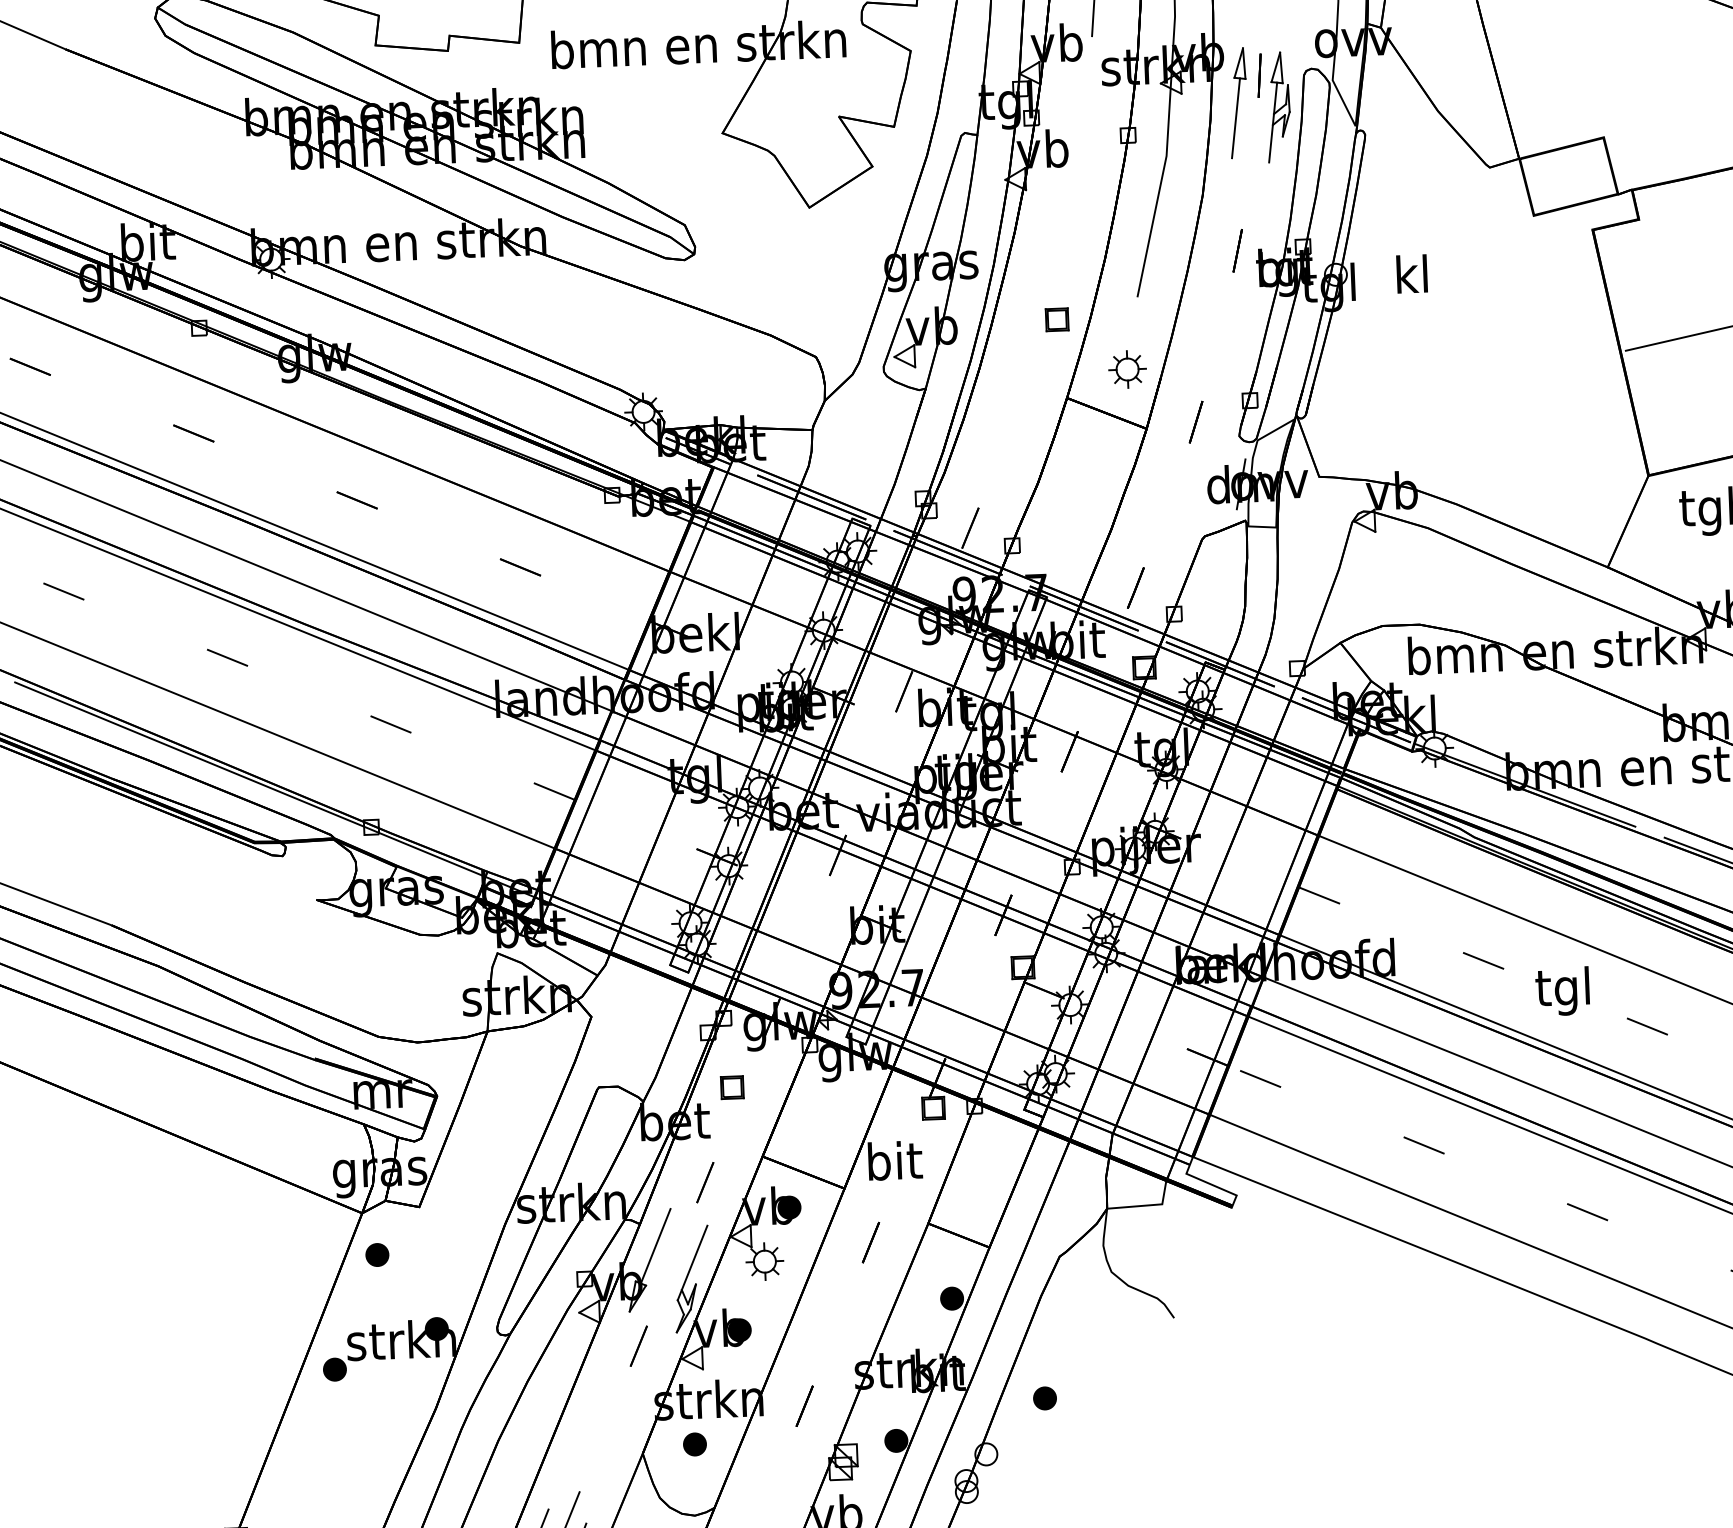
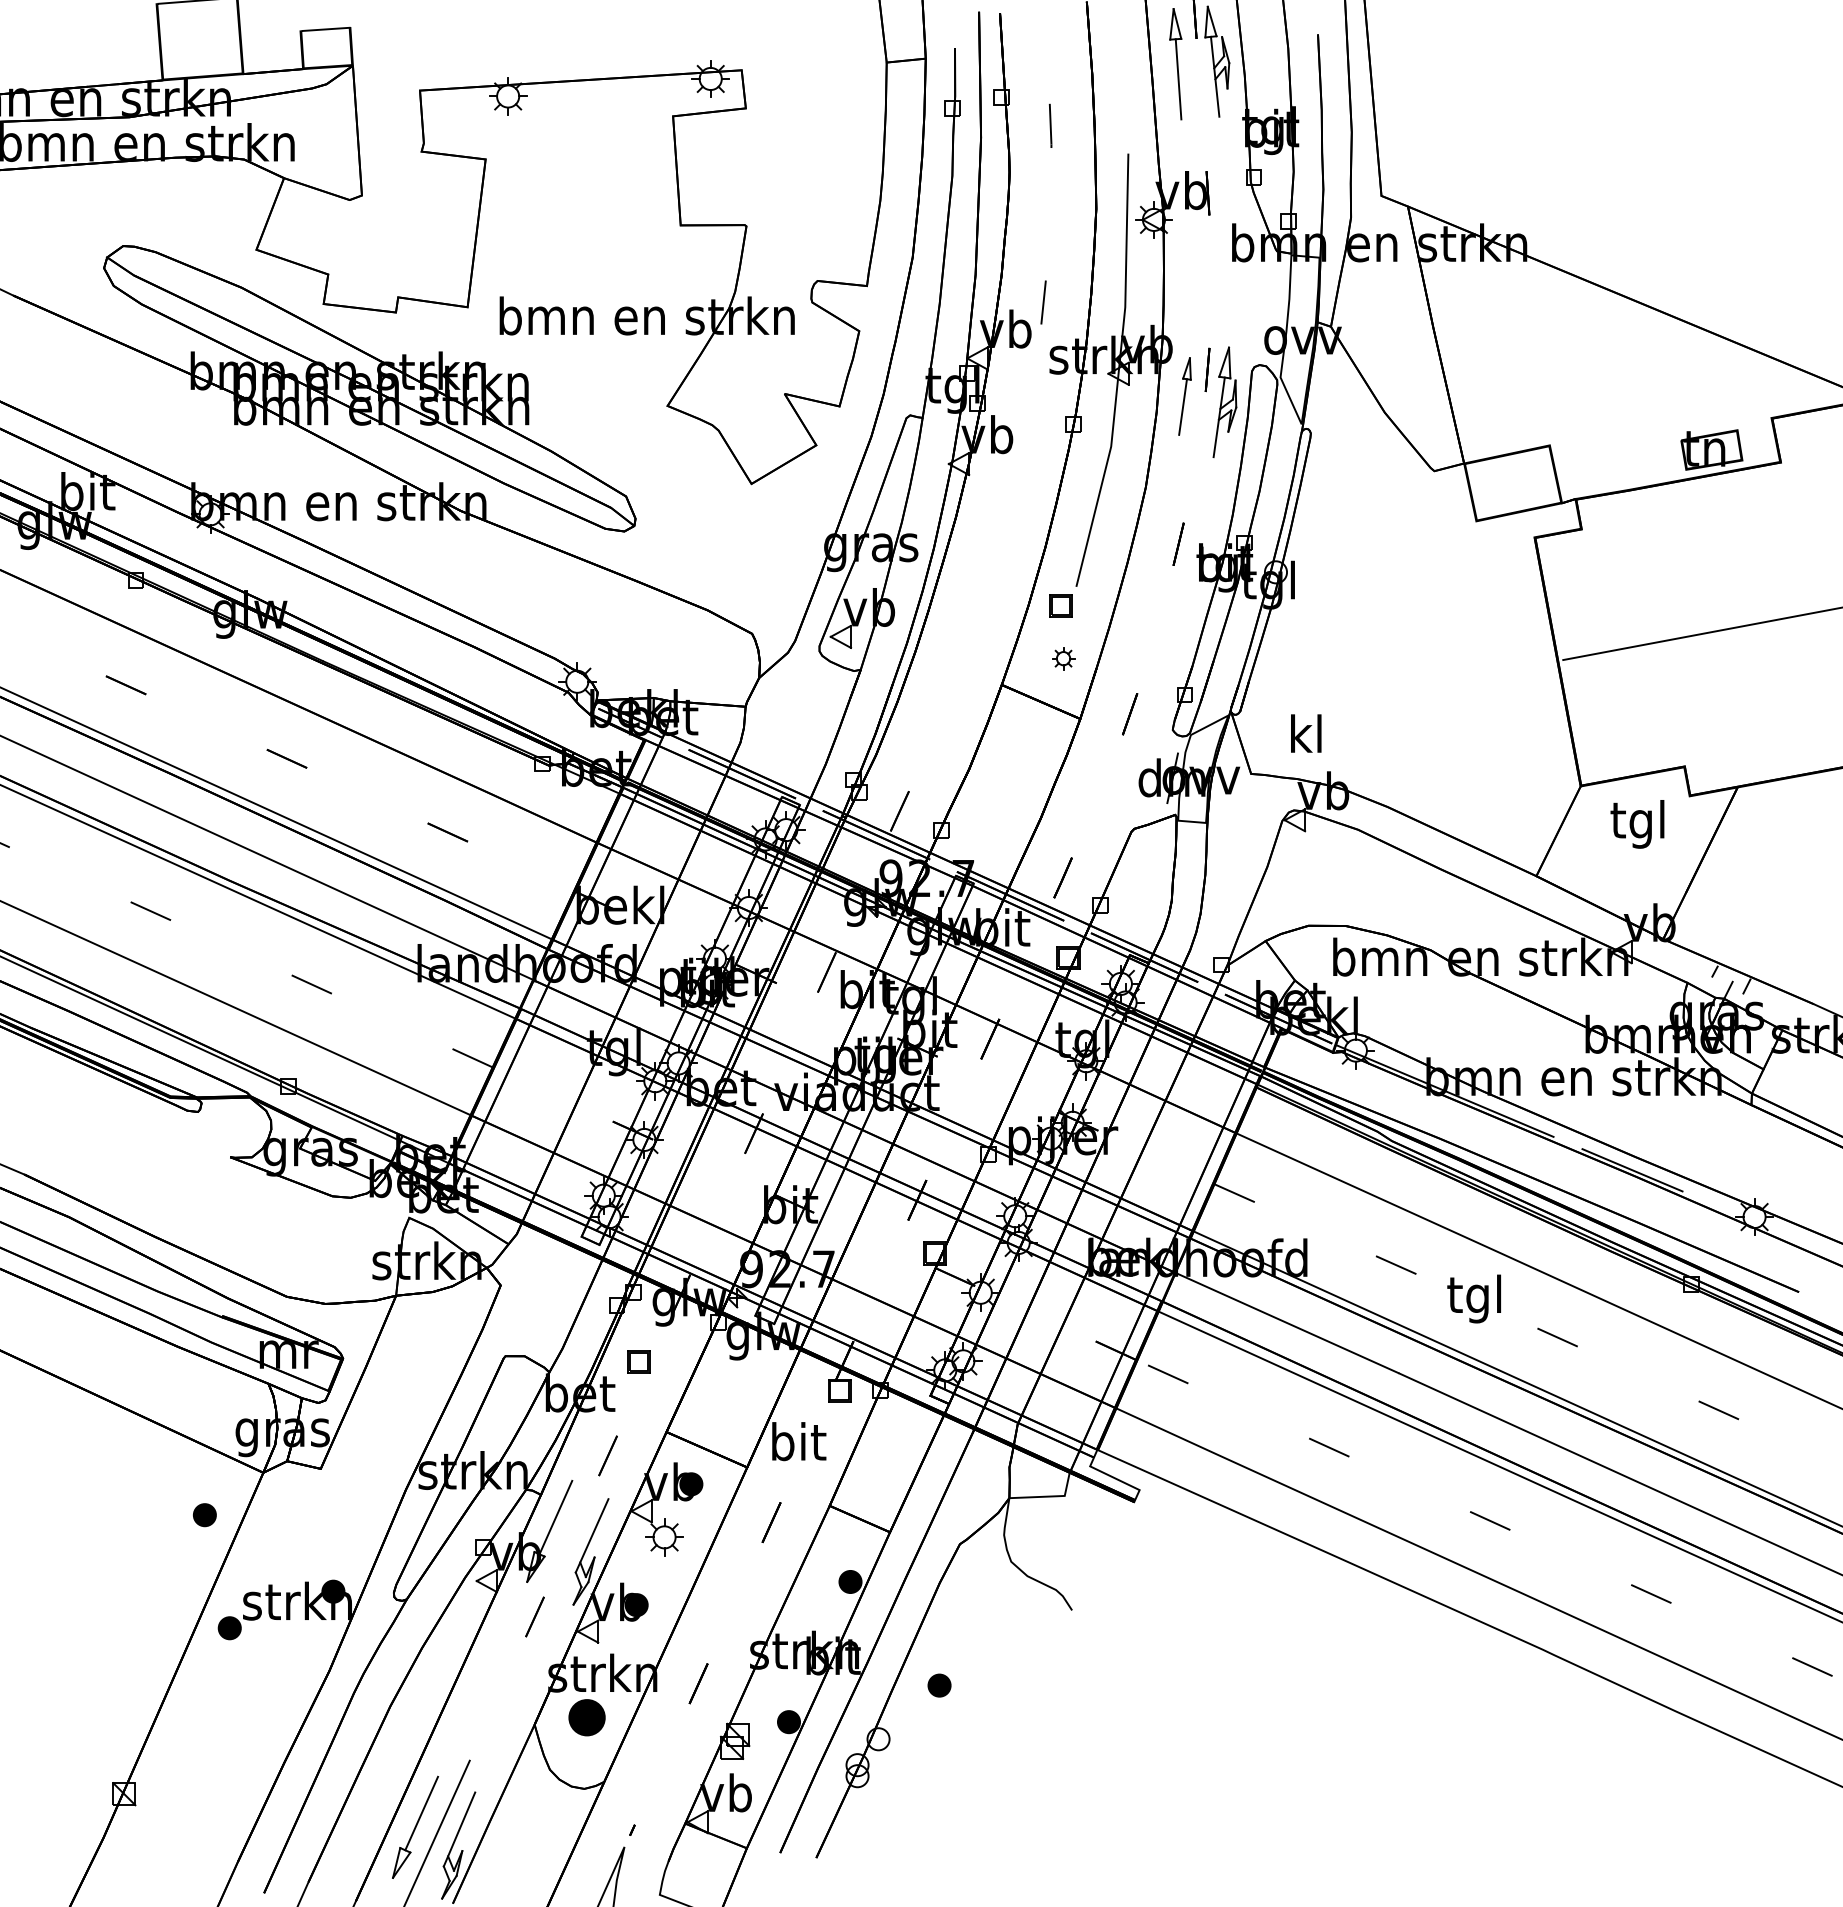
part: (1237, 103) -> (1184, 396), size x0.7
text: (1412, 273) -> (1306, 733), moved
part: (1056, 319) -> (1060, 605), moved
part: (1127, 369) -> (1063, 658), size x0.6
part: (377, 1255) -> (204, 1515), moved
part: (695, 1444) -> (587, 1717), size x1.6

